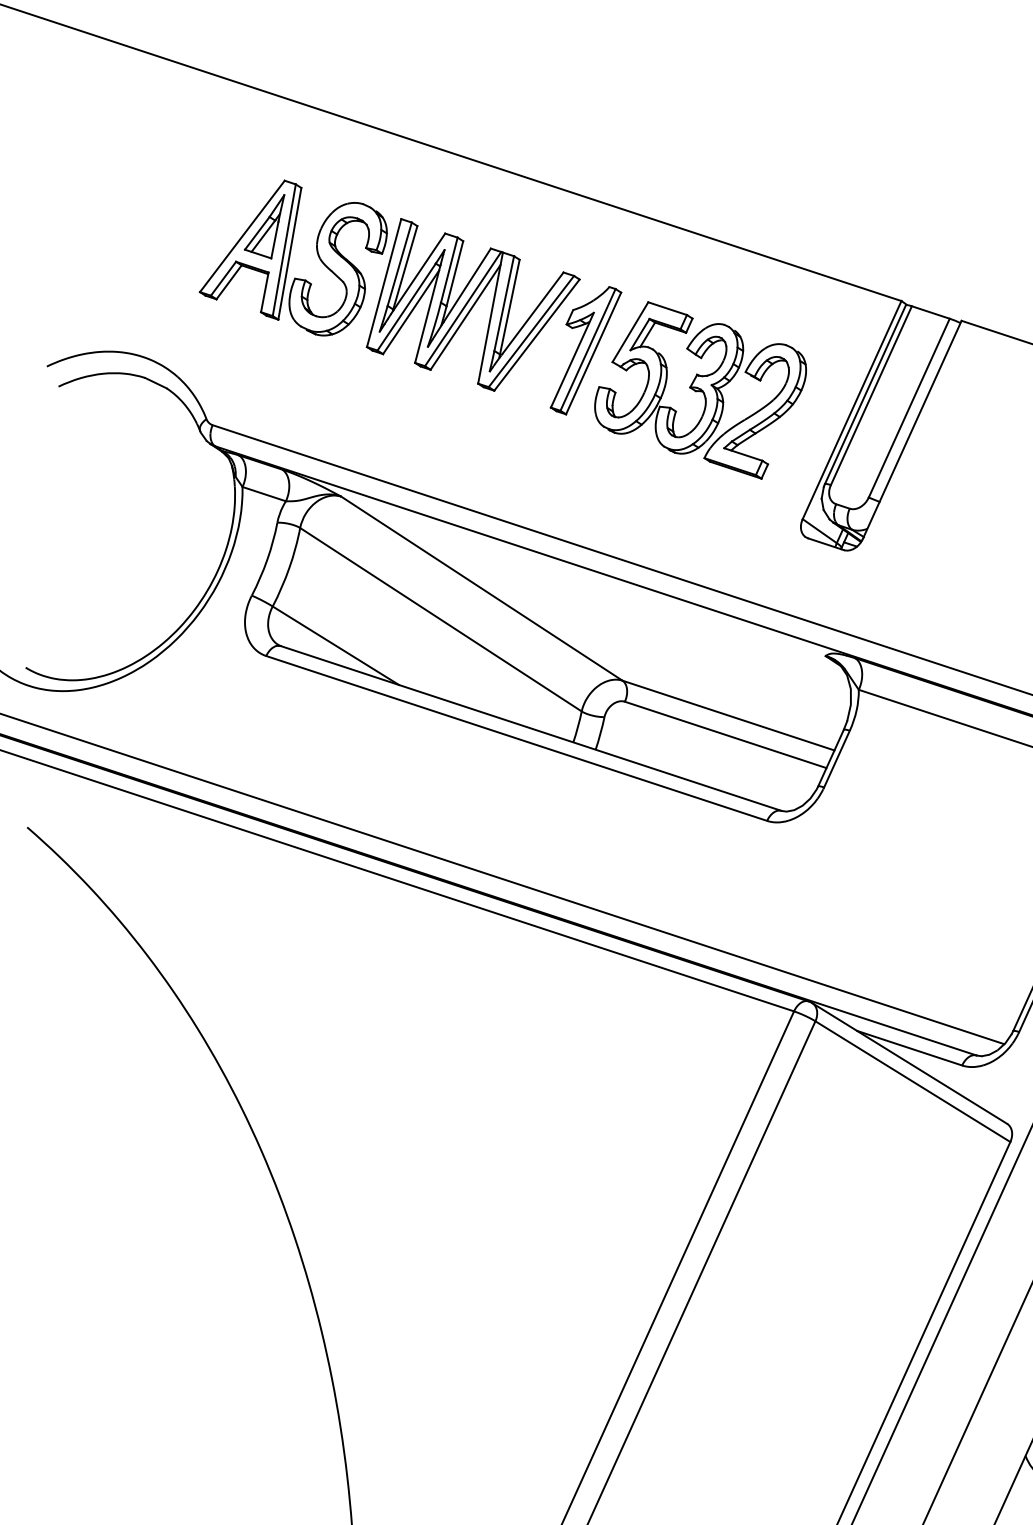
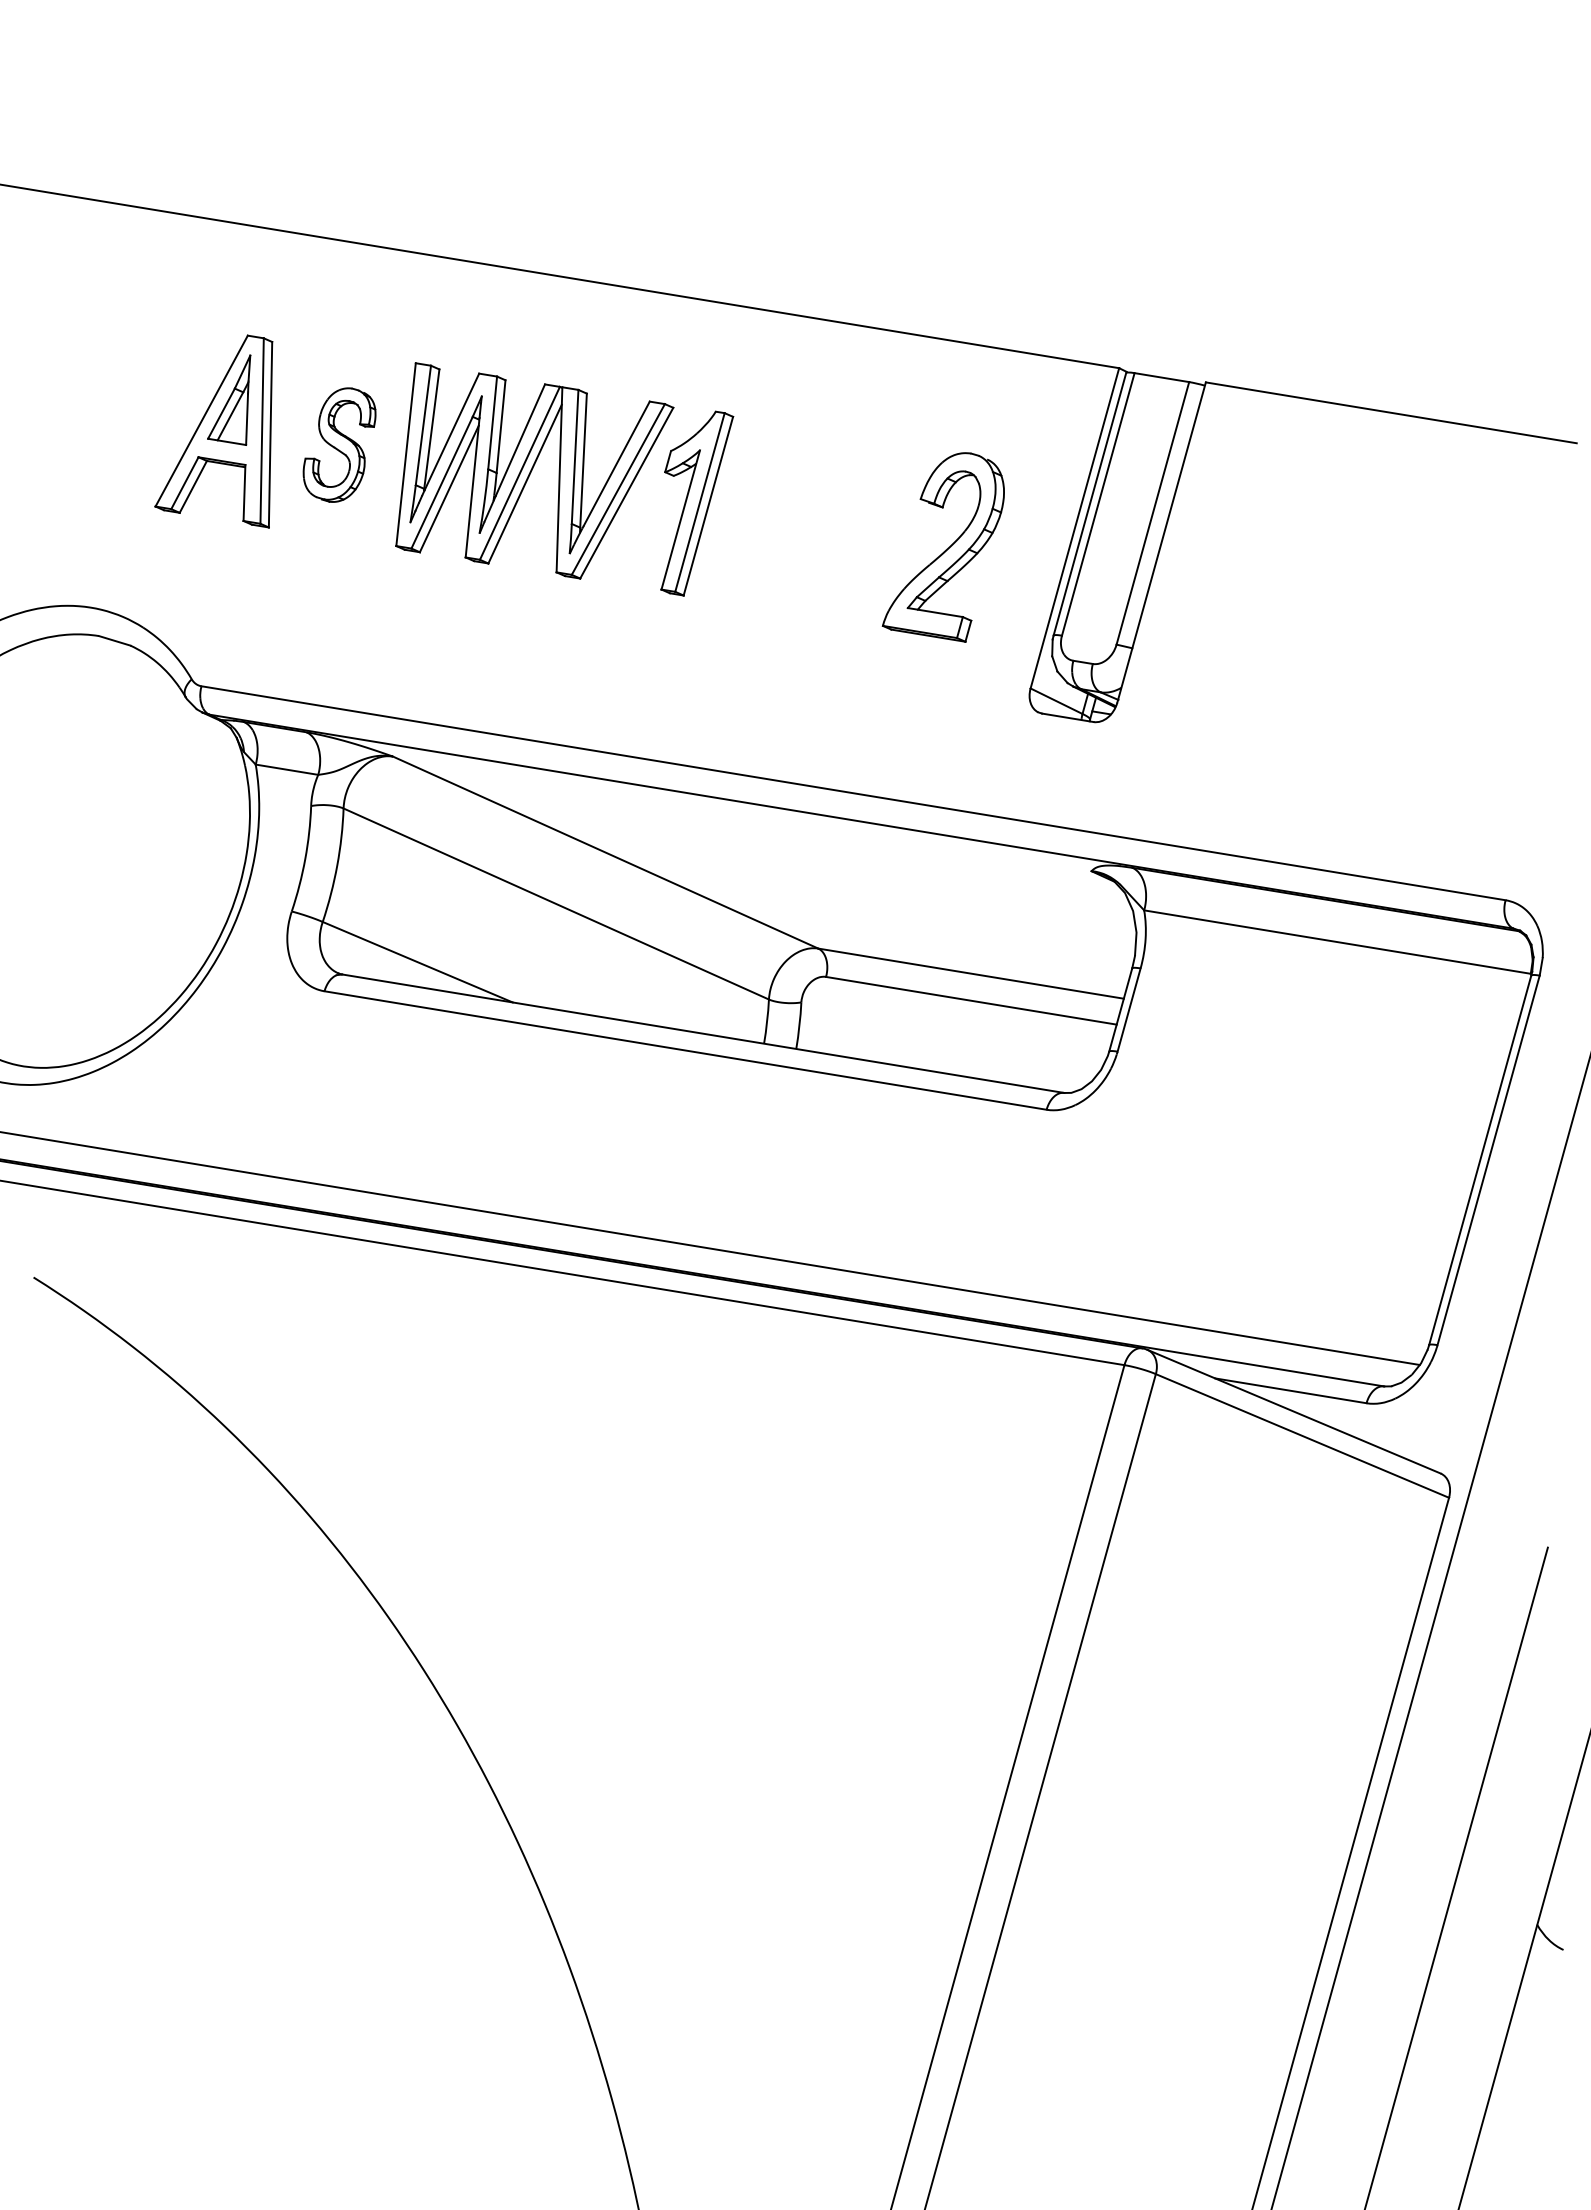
part: (337, 268) -> (339, 444), size x0.6
part: (668, 378) -> (816, 524), removed

